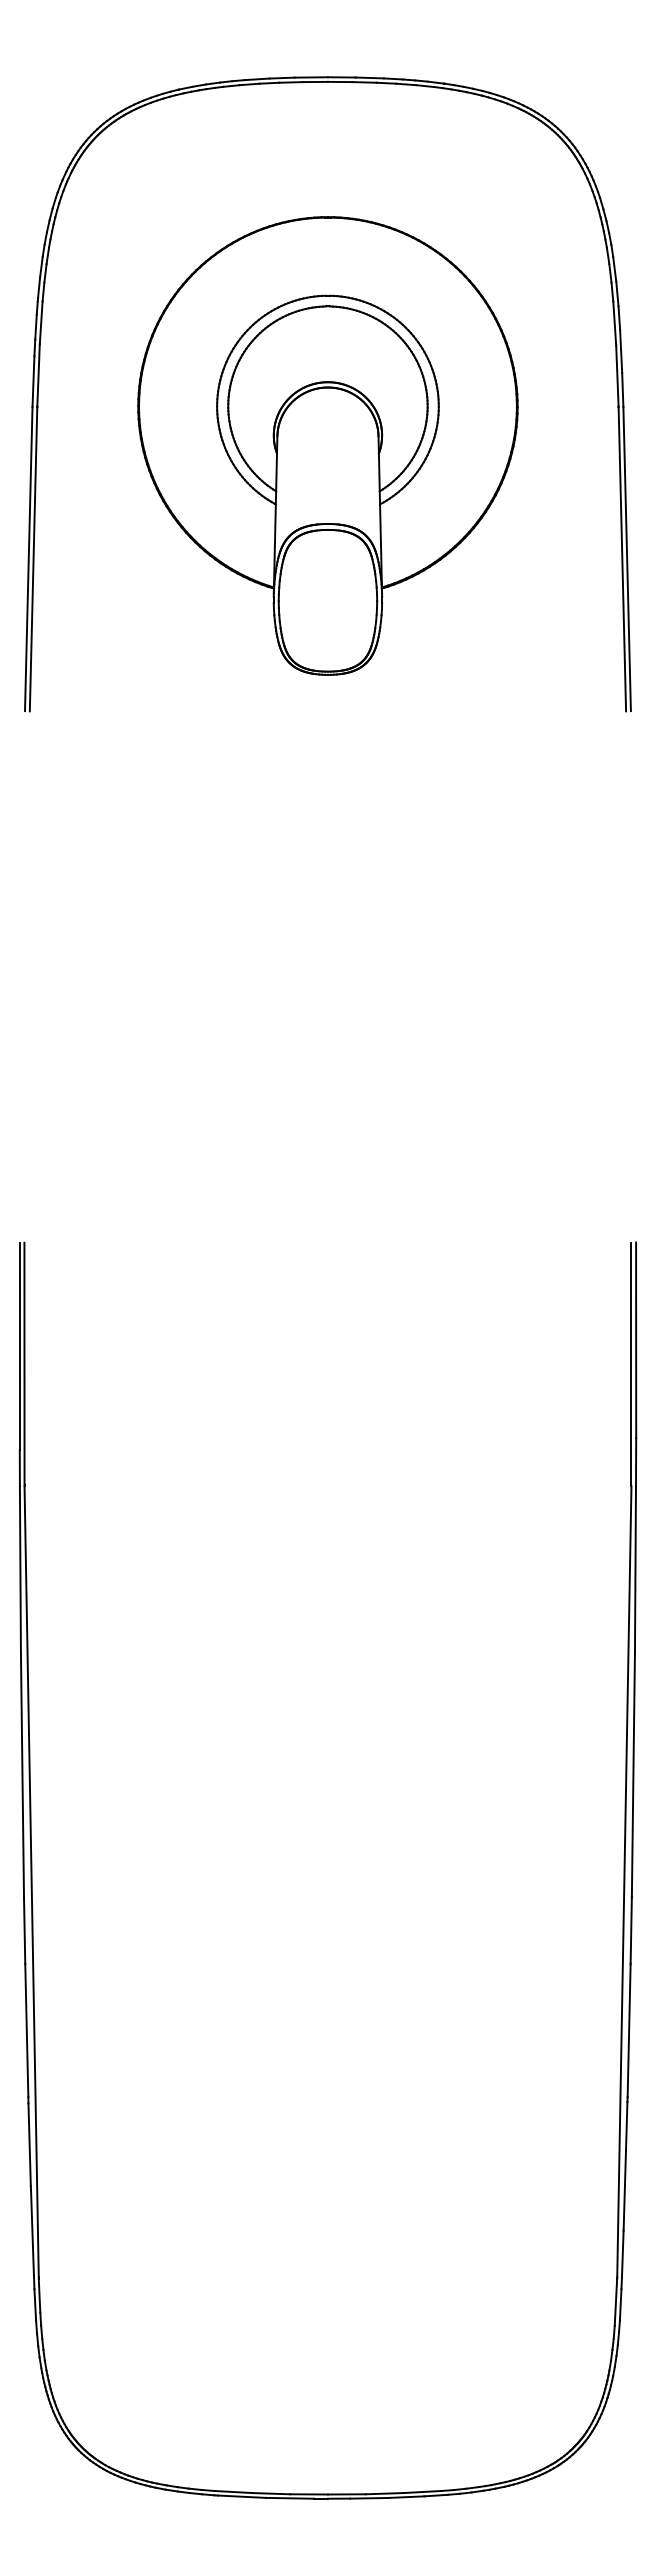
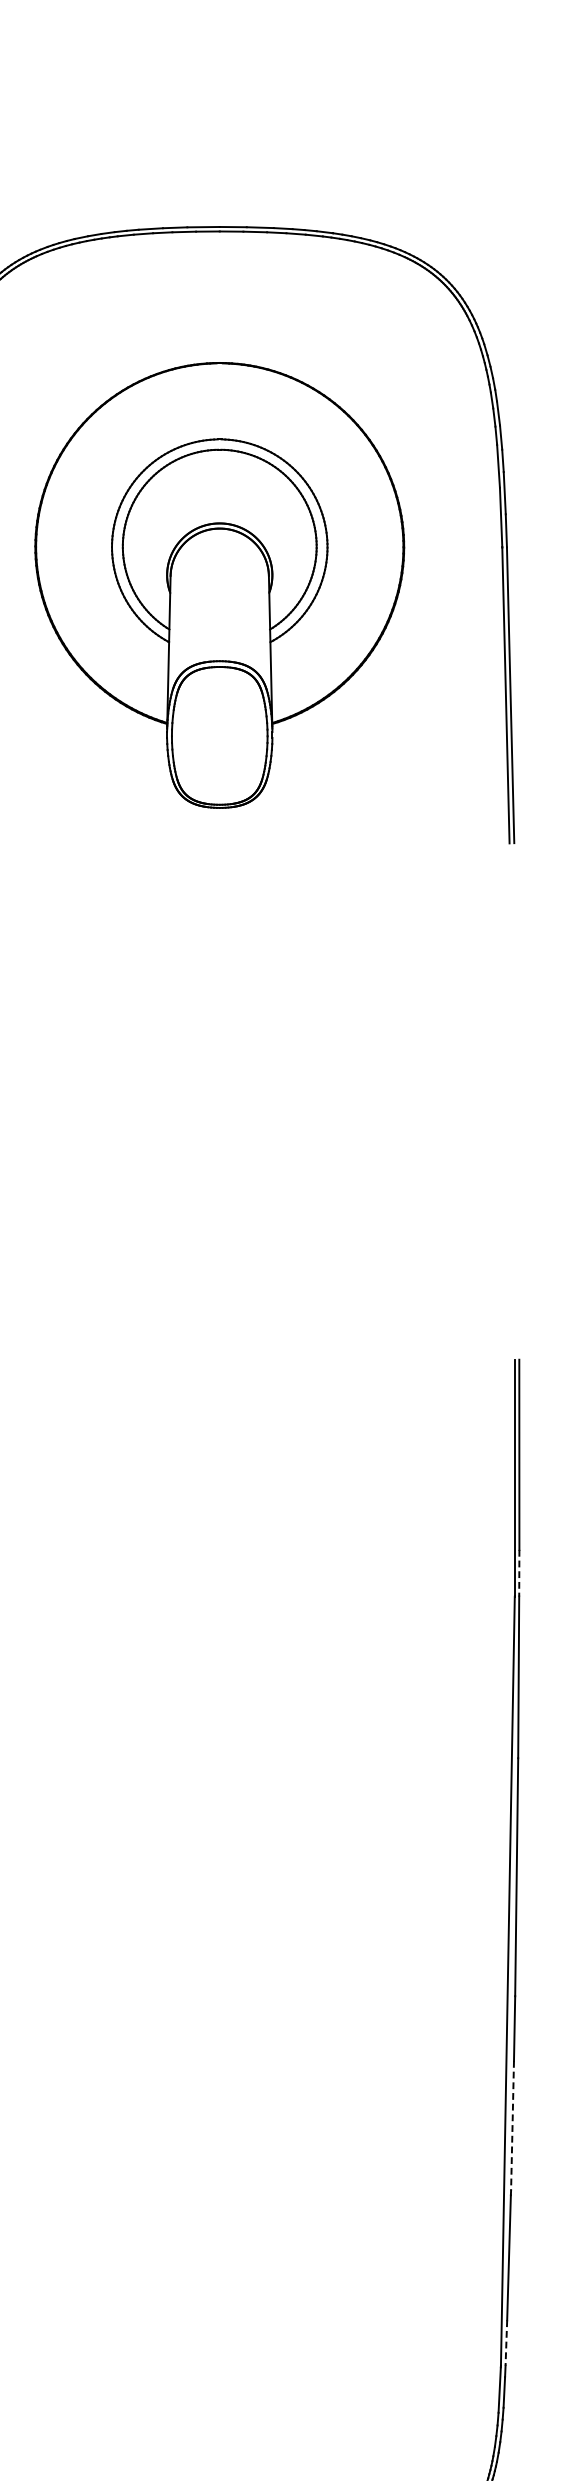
line: (636, 1462) -> (519, 1573), solid -> dashed
line: (629, 2030) -> (512, 2125), solid -> dashed
line: (622, 2254) -> (506, 2343), solid -> dashed

